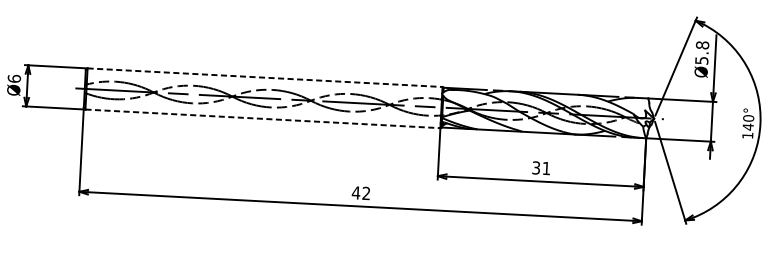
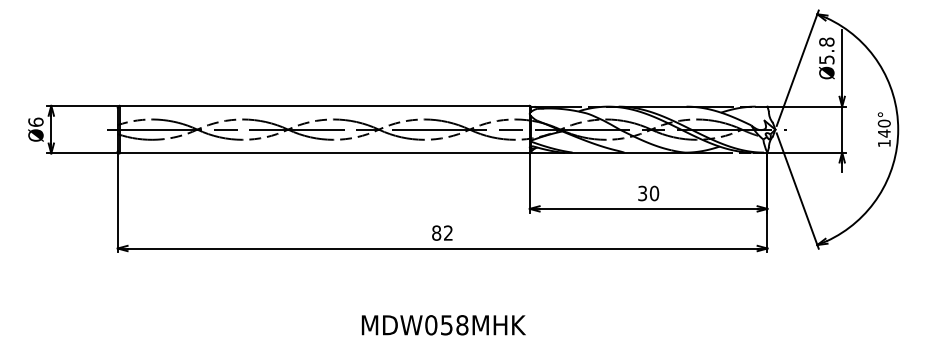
line: (265, 77) -> (325, 105), dashed -> solid
line: (263, 118) -> (325, 153), dashed -> solid
text: (546, 168) -> (654, 193), 31 -> 30
text: (356, 192) -> (436, 232), 42 -> 82

